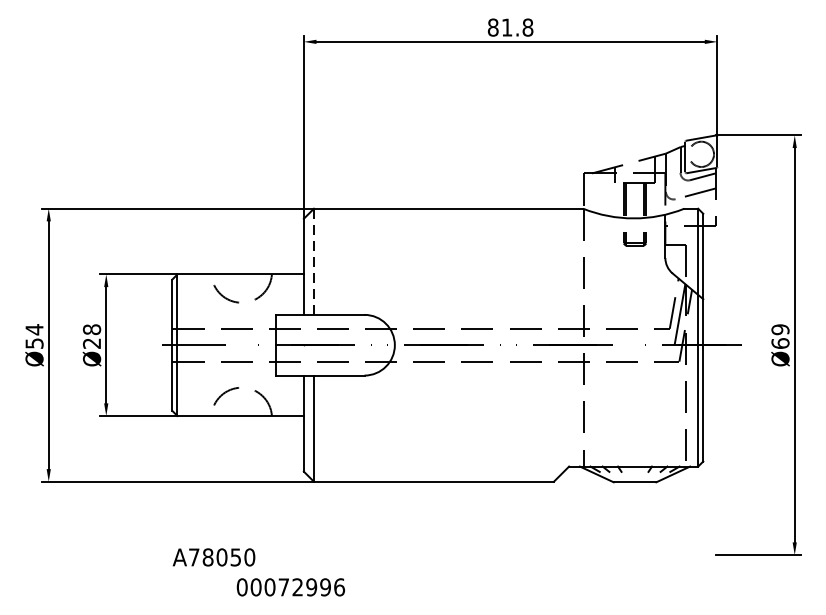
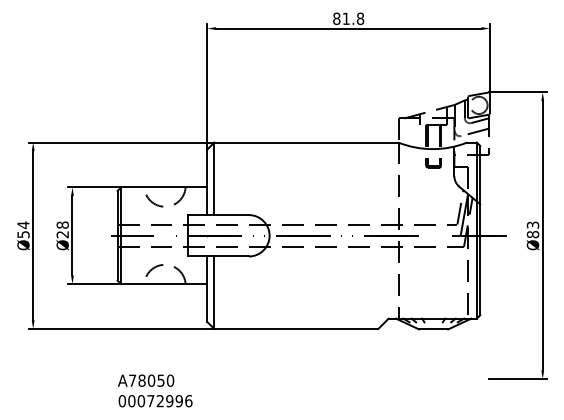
line: (314, 262) -> (214, 179), dashed -> solid
text: (779, 336) -> (532, 229), Ø69 -> Ø83
text: (290, 587) -> (155, 401), moved

